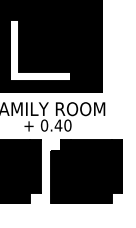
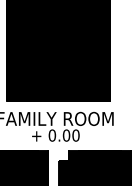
hatch: (40, 50) -> (48, 59), added
text: (58, 125) -> (66, 135), 0.40 -> 0.00

